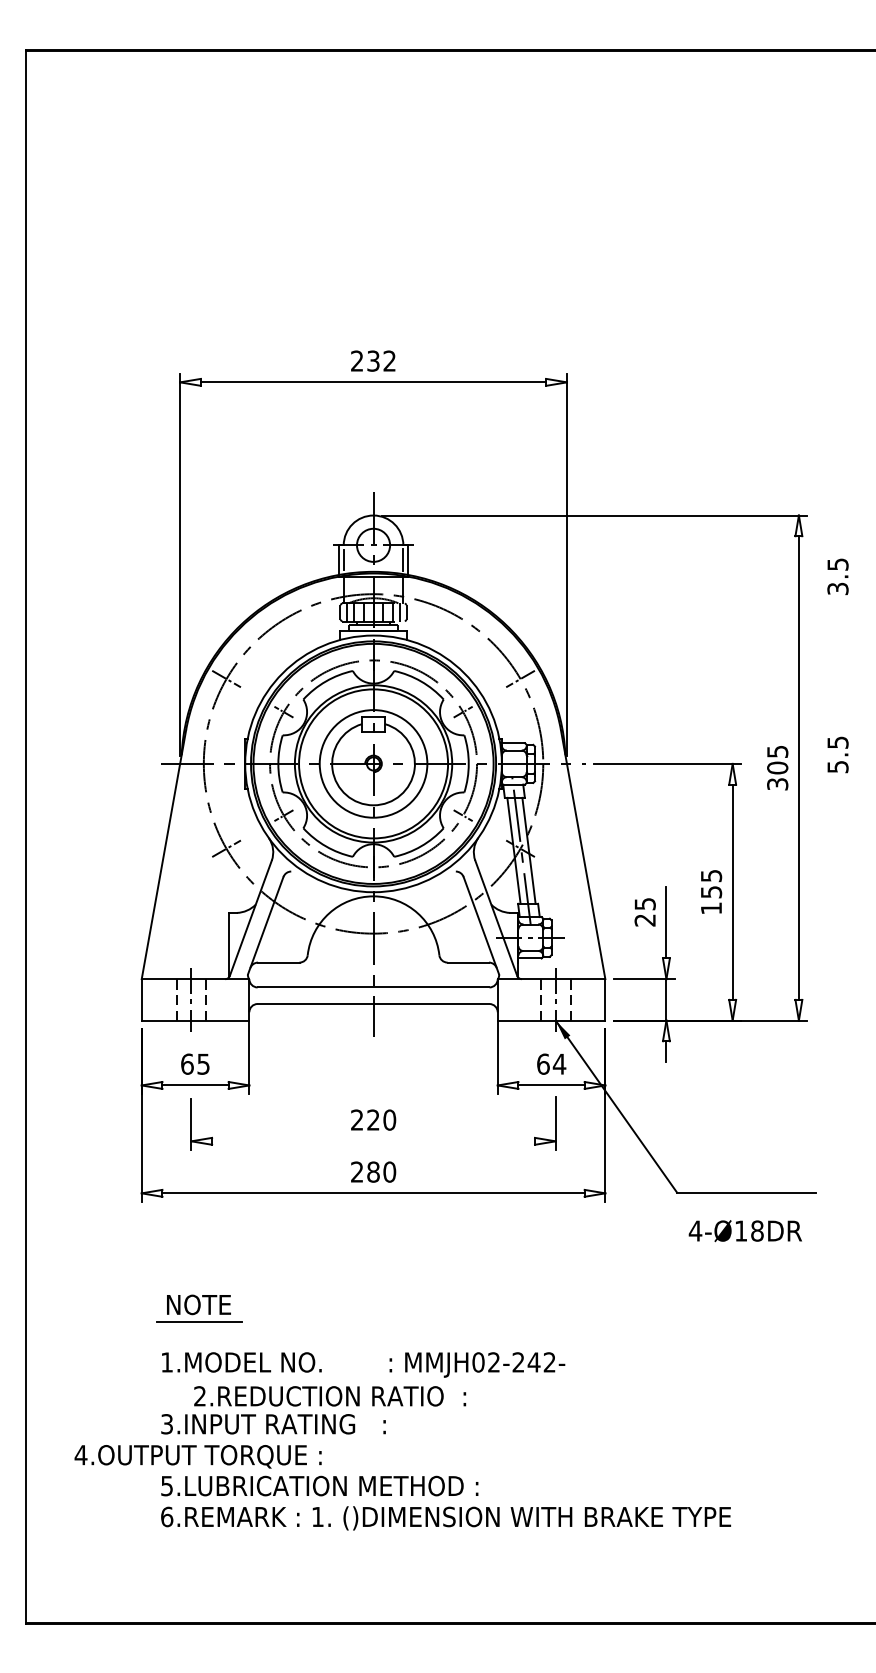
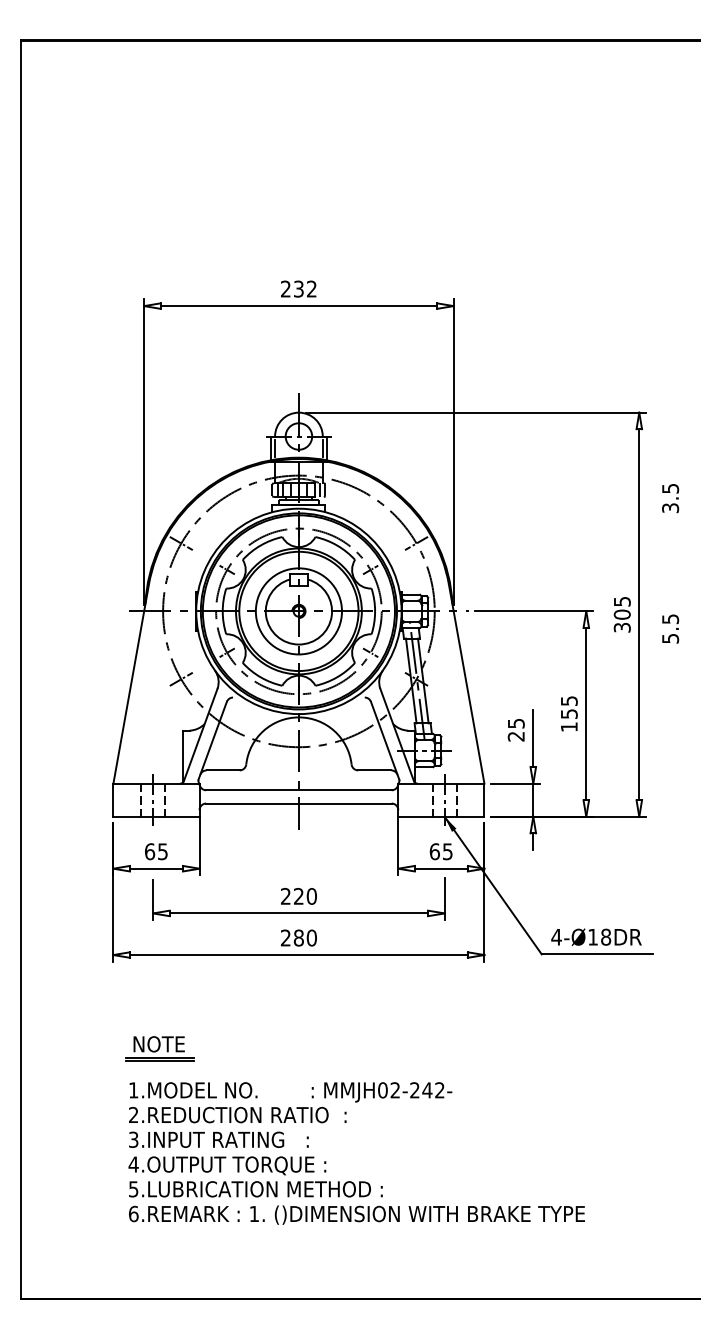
text: (837, 576) -> (670, 498), moved
text: (837, 754) -> (670, 628), moved
text: (559, 1063) -> (447, 851), 64 -> 65
line: (373, 1141) -> (298, 913), added
text: (744, 1231) -> (595, 937), moved
line: (199, 1325) -> (159, 1060), added
text: (330, 1396) -> (238, 1115), moved
text: (197, 1456) -> (226, 1165), moved

